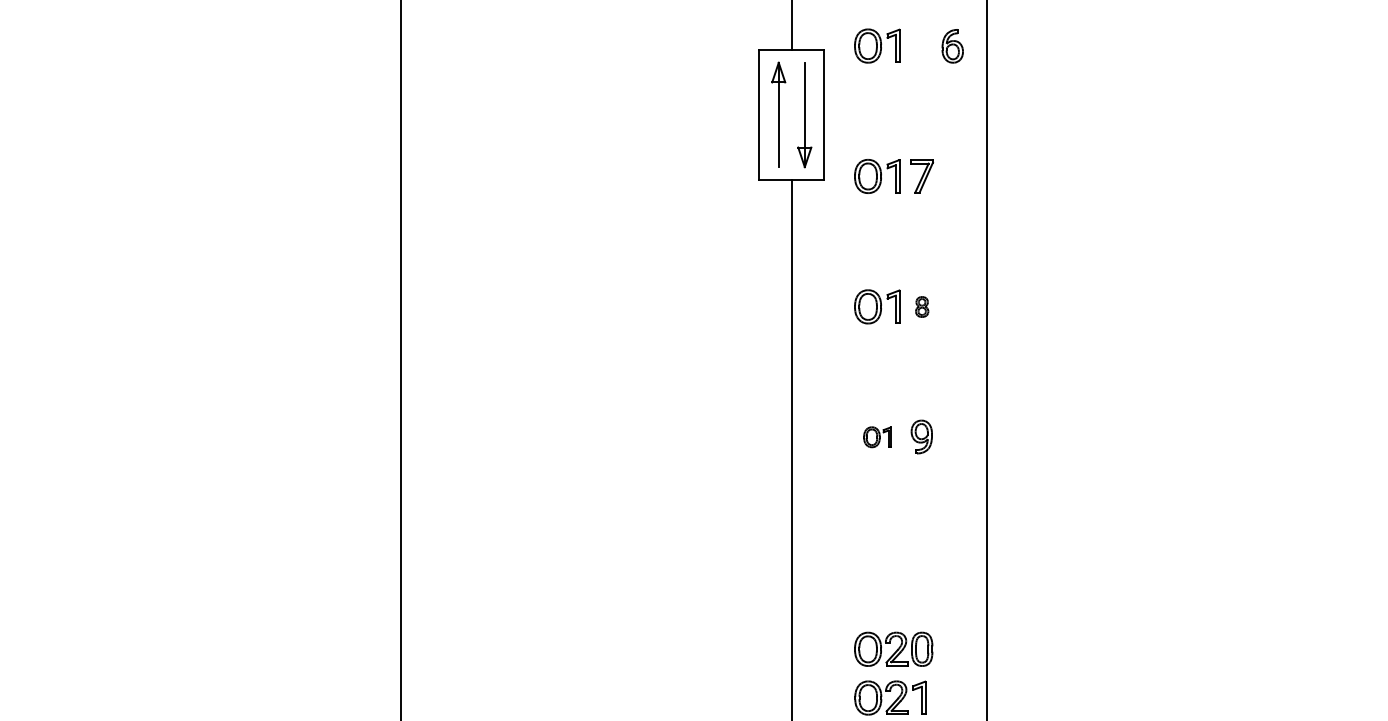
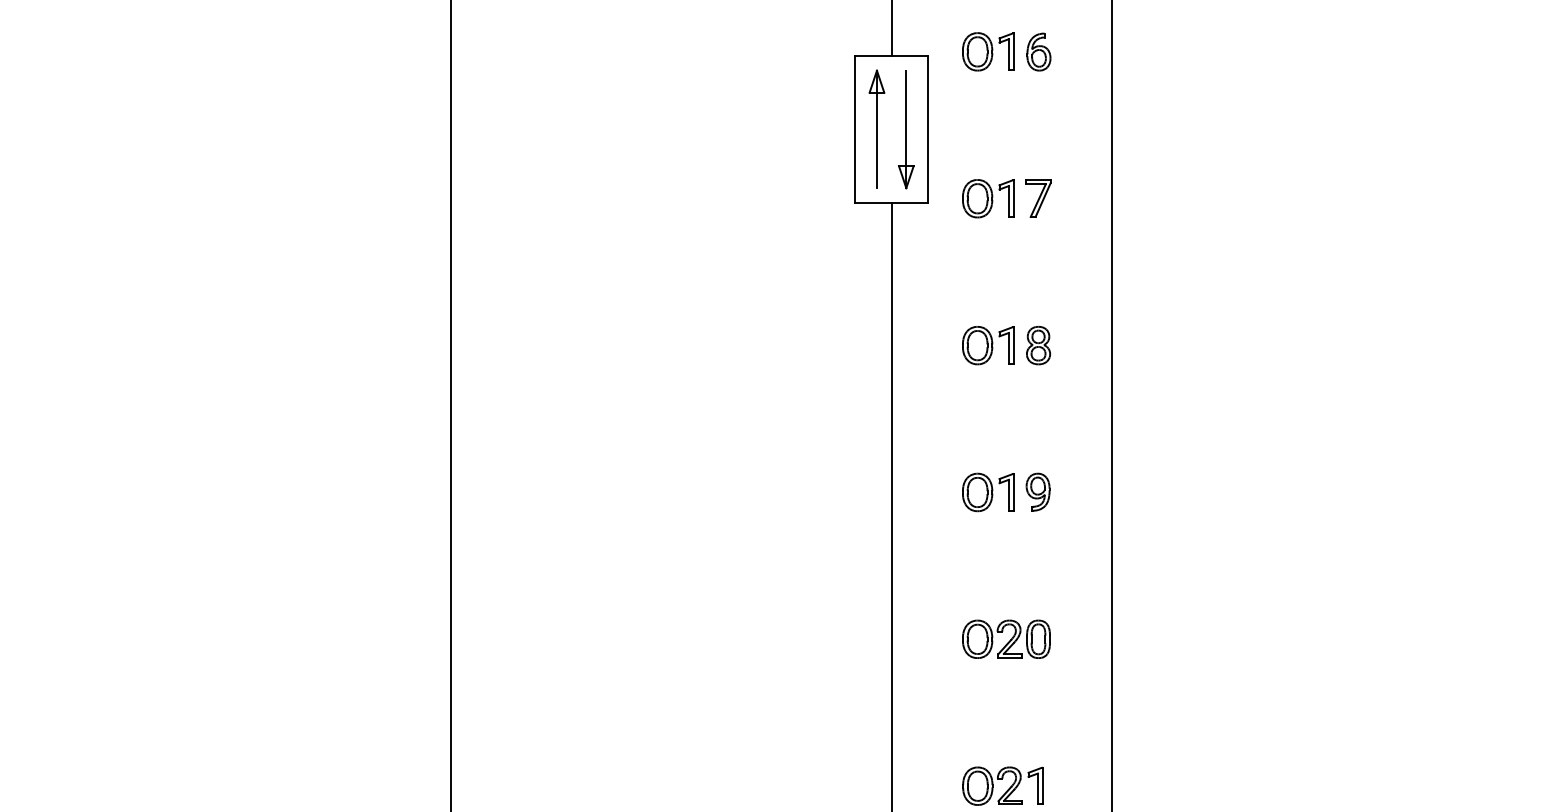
part: (952, 45) -> (1038, 51), moved
part: (922, 306) -> (1038, 345), size x1.67
part: (877, 437) -> (988, 492), size x1.67
part: (893, 648) -> (1006, 638), moved

